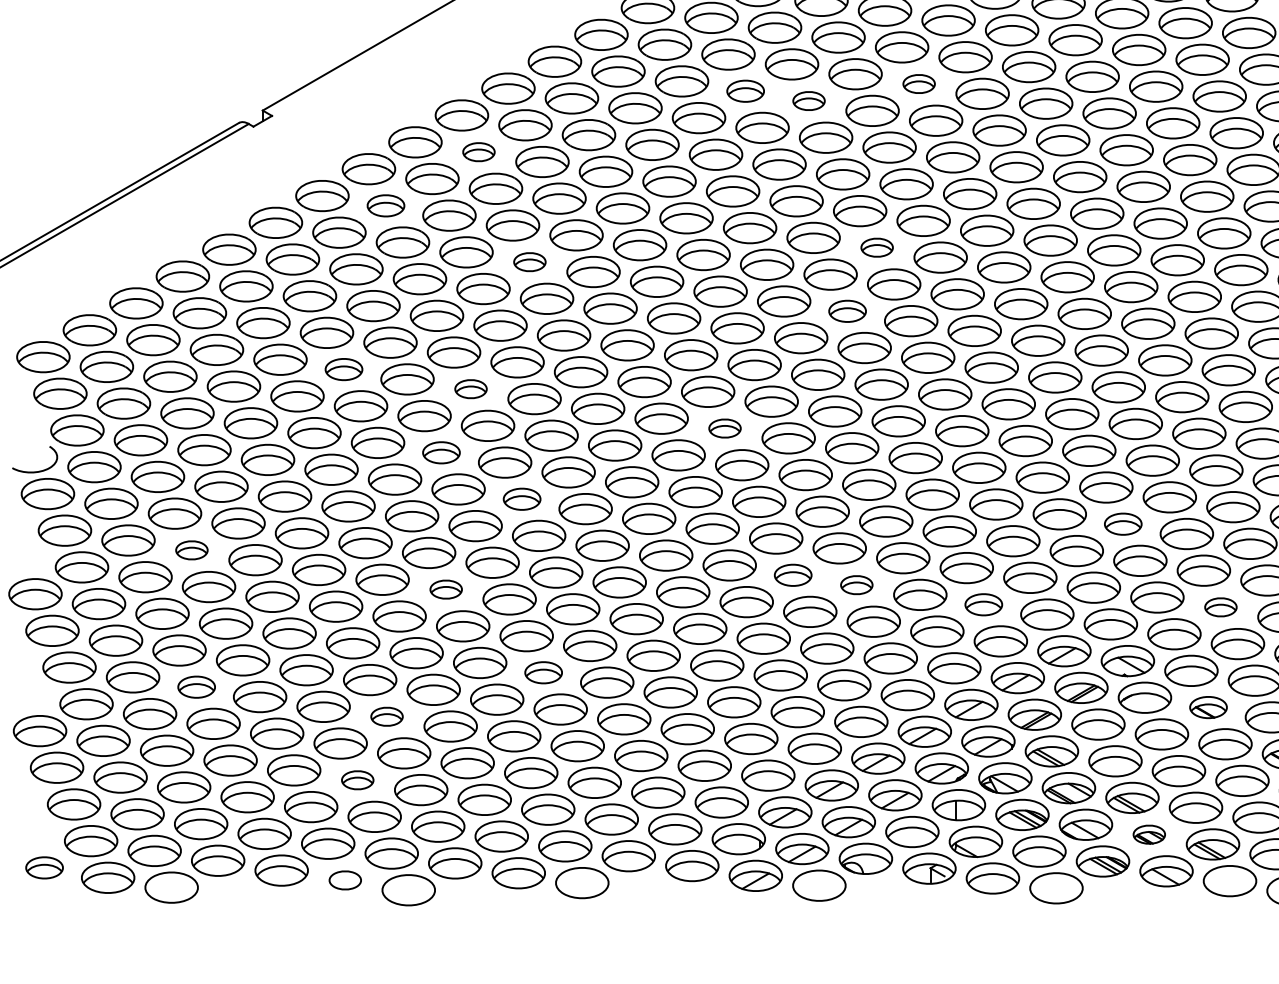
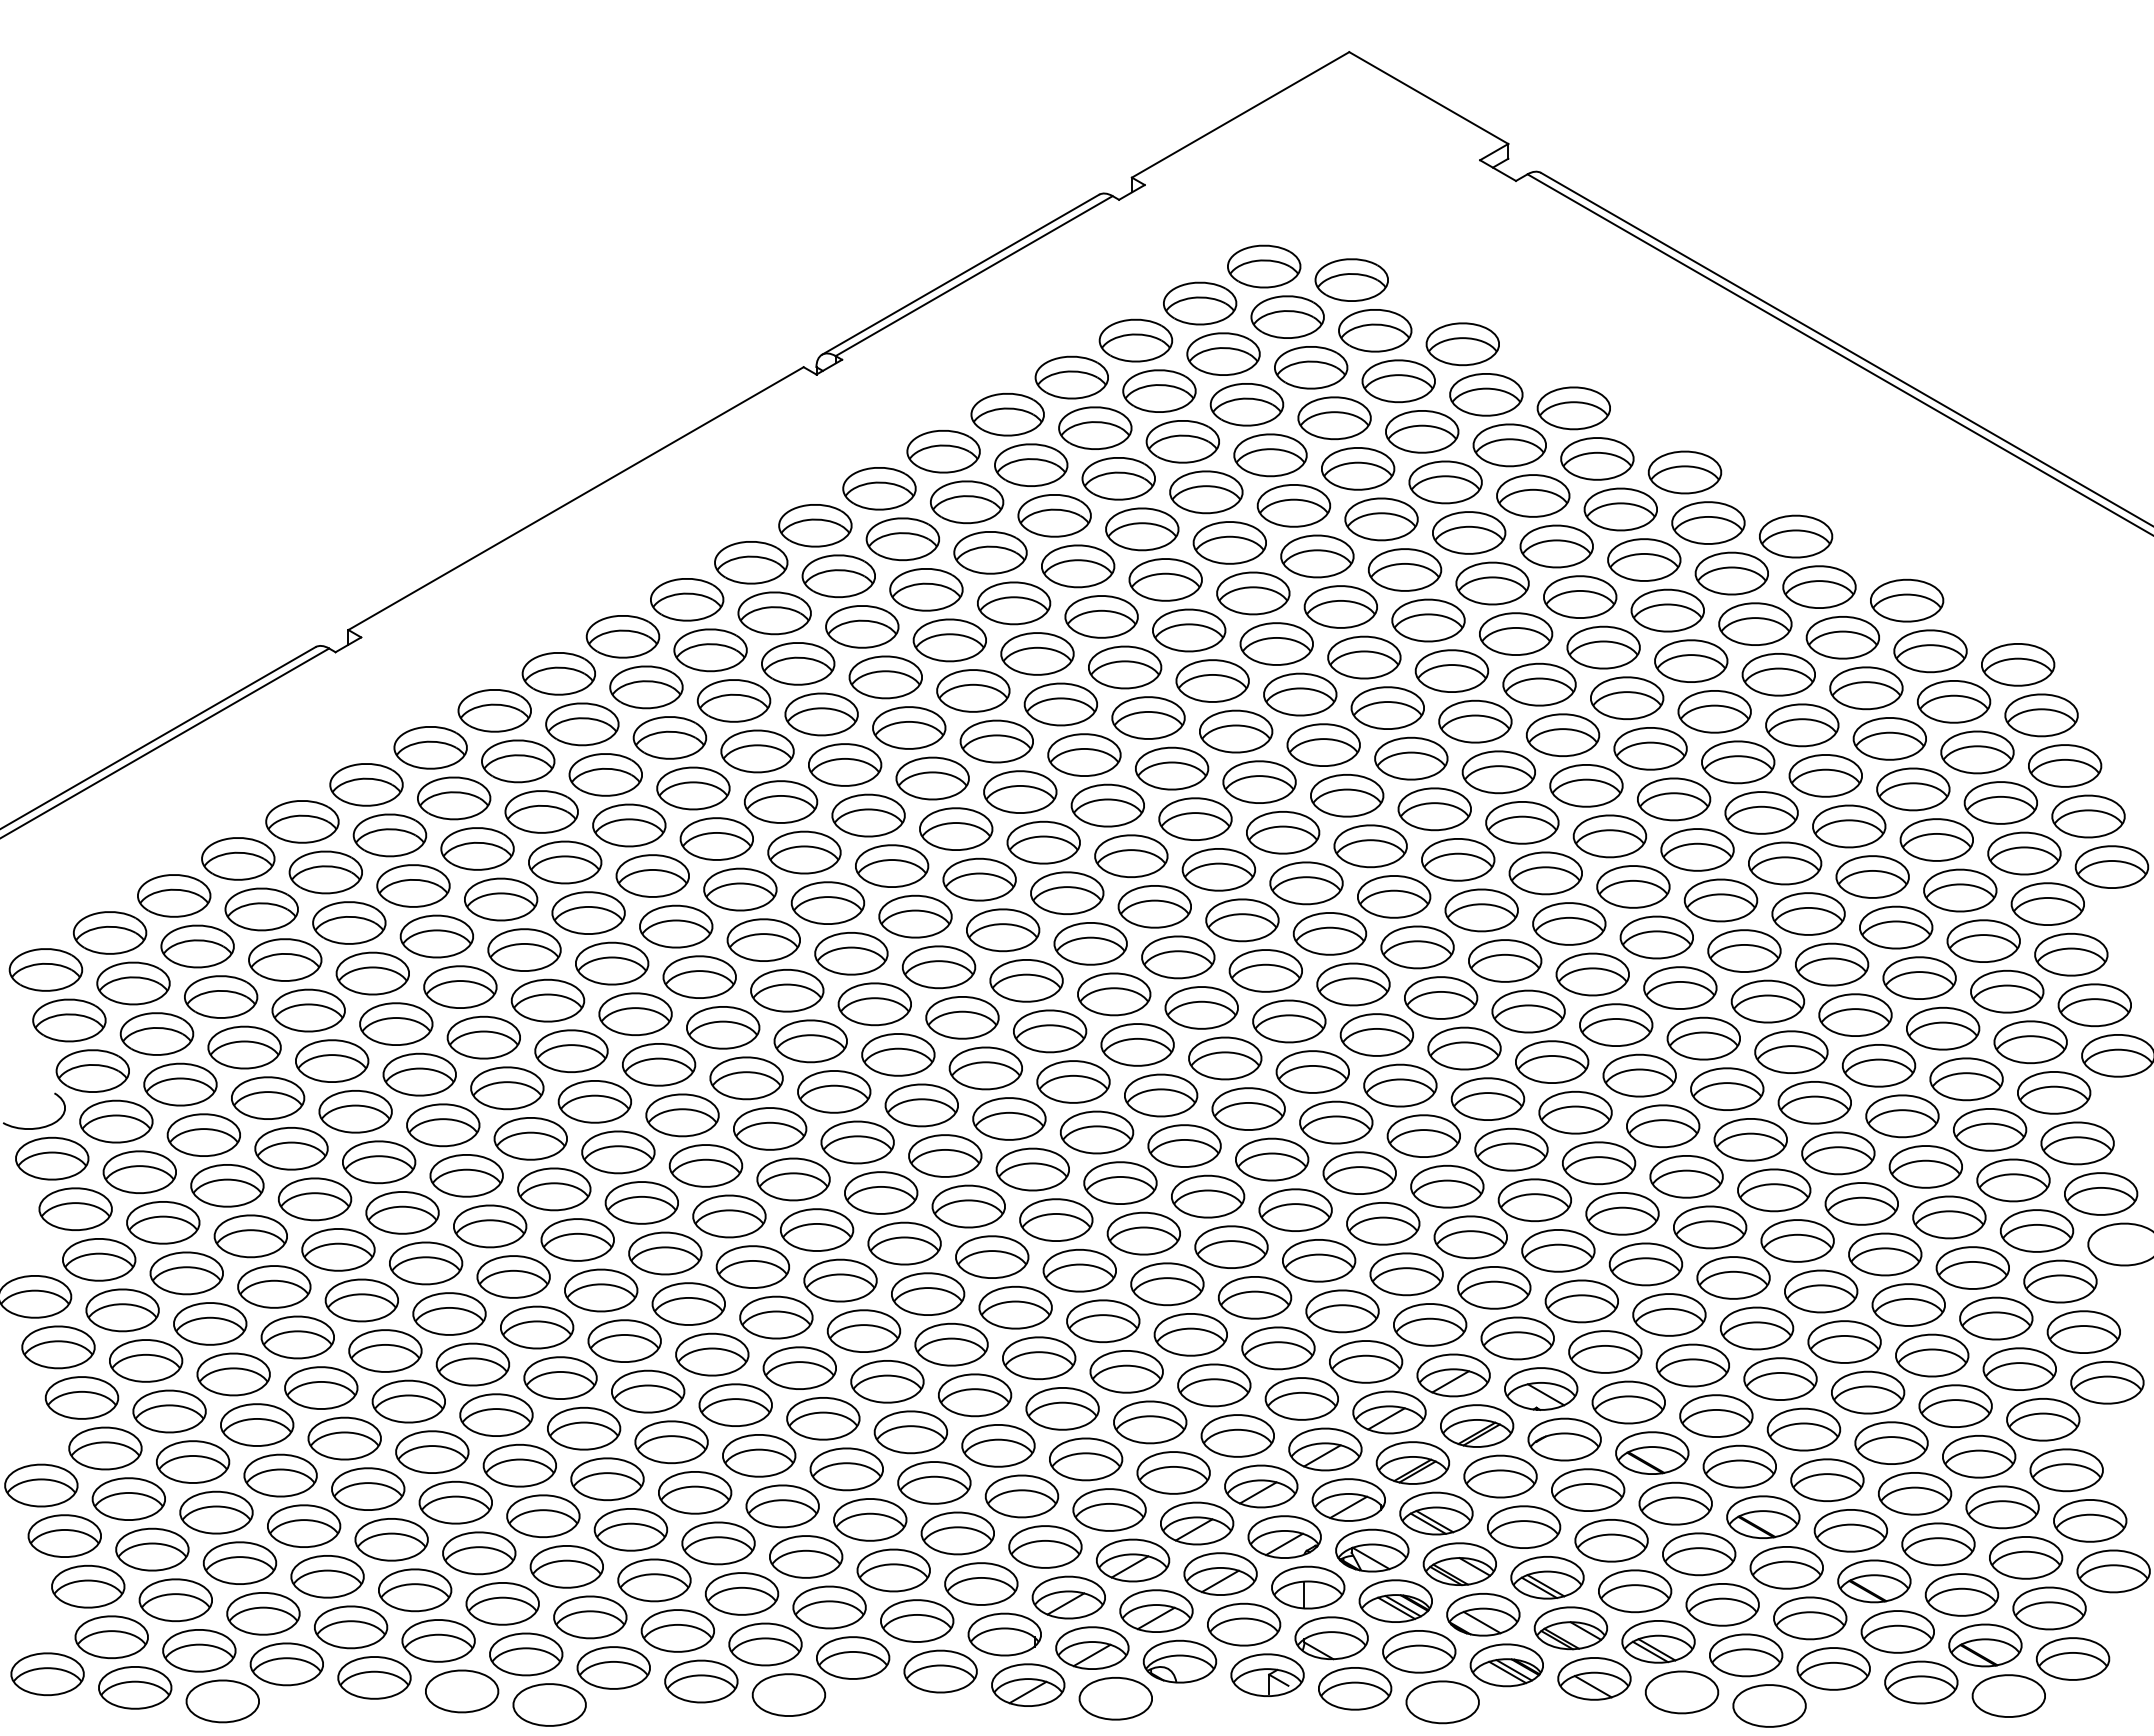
part: (919, 84) -> (1253, 593), size x1.67
part: (745, 91) -> (1014, 603), size x1.43
part: (808, 100) -> (1101, 616), size x1.67
part: (478, 152) -> (646, 687), size x1.67
part: (386, 205) -> (518, 761), size x1.43
part: (877, 247) -> (1195, 818), size x1.67
part: (529, 261) -> (716, 838), size x1.67
part: (847, 311) -> (1154, 906), size x1.43
part: (344, 369) -> (460, 986), size x1.43
part: (470, 388) -> (635, 1013), size x1.67
part: (724, 428) -> (985, 1068), size x1.67
part: (441, 452) -> (594, 1101), size x1.43
part: (521, 498) -> (705, 1165), size x1.43
part: (1123, 524) -> (1534, 1200), size x1.43
part: (191, 550) -> (250, 1236), size x1.67
part: (793, 575) -> (1079, 1270), size x1.43
part: (856, 585) -> (1167, 1284), size x1.67
part: (446, 589) -> (601, 1290), size x1.67
part: (983, 604) -> (1342, 1311), size x1.43
part: (1220, 607) -> (1669, 1314), size x1.67
part: (543, 672) -> (735, 1404), size x1.43
part: (196, 686) -> (257, 1424), size x1.43
part: (1208, 707) -> (1652, 1452), size x1.43
part: (386, 716) -> (519, 1465), size x1.67
part: (357, 780) -> (479, 1553), size x1.67
part: (1149, 834) -> (1570, 1628), size x1.67
part: (44, 867) -> (47, 1673), size x1.43
part: (345, 880) -> (462, 1691), size x1.67

